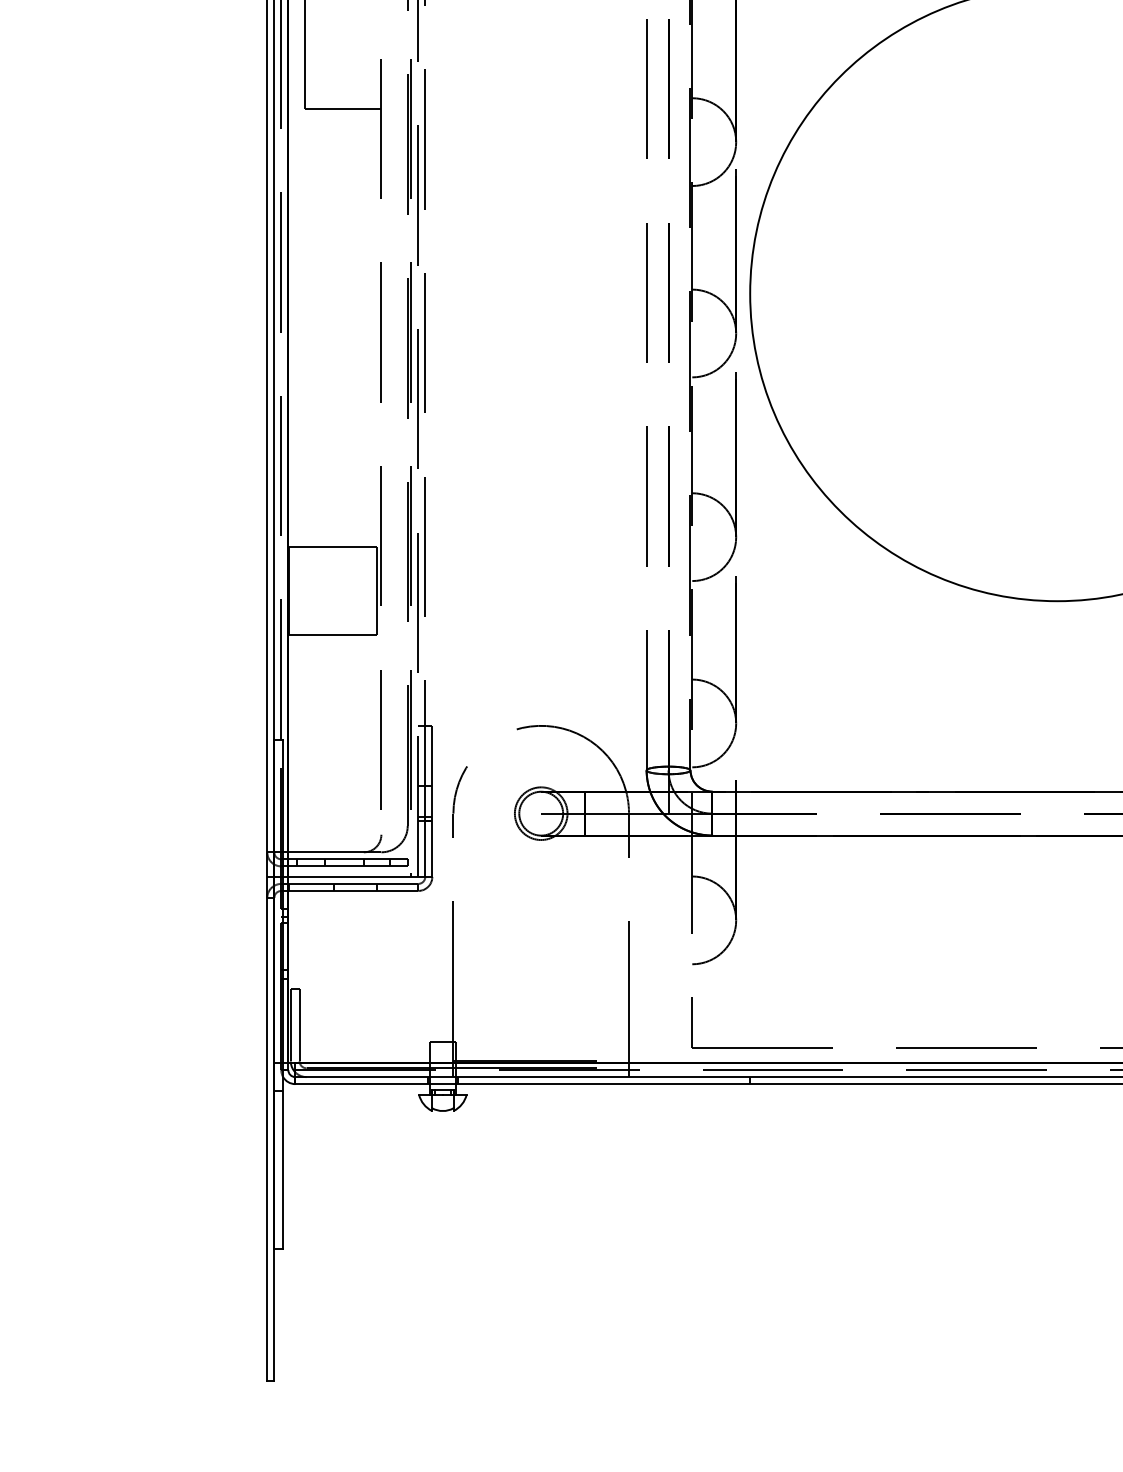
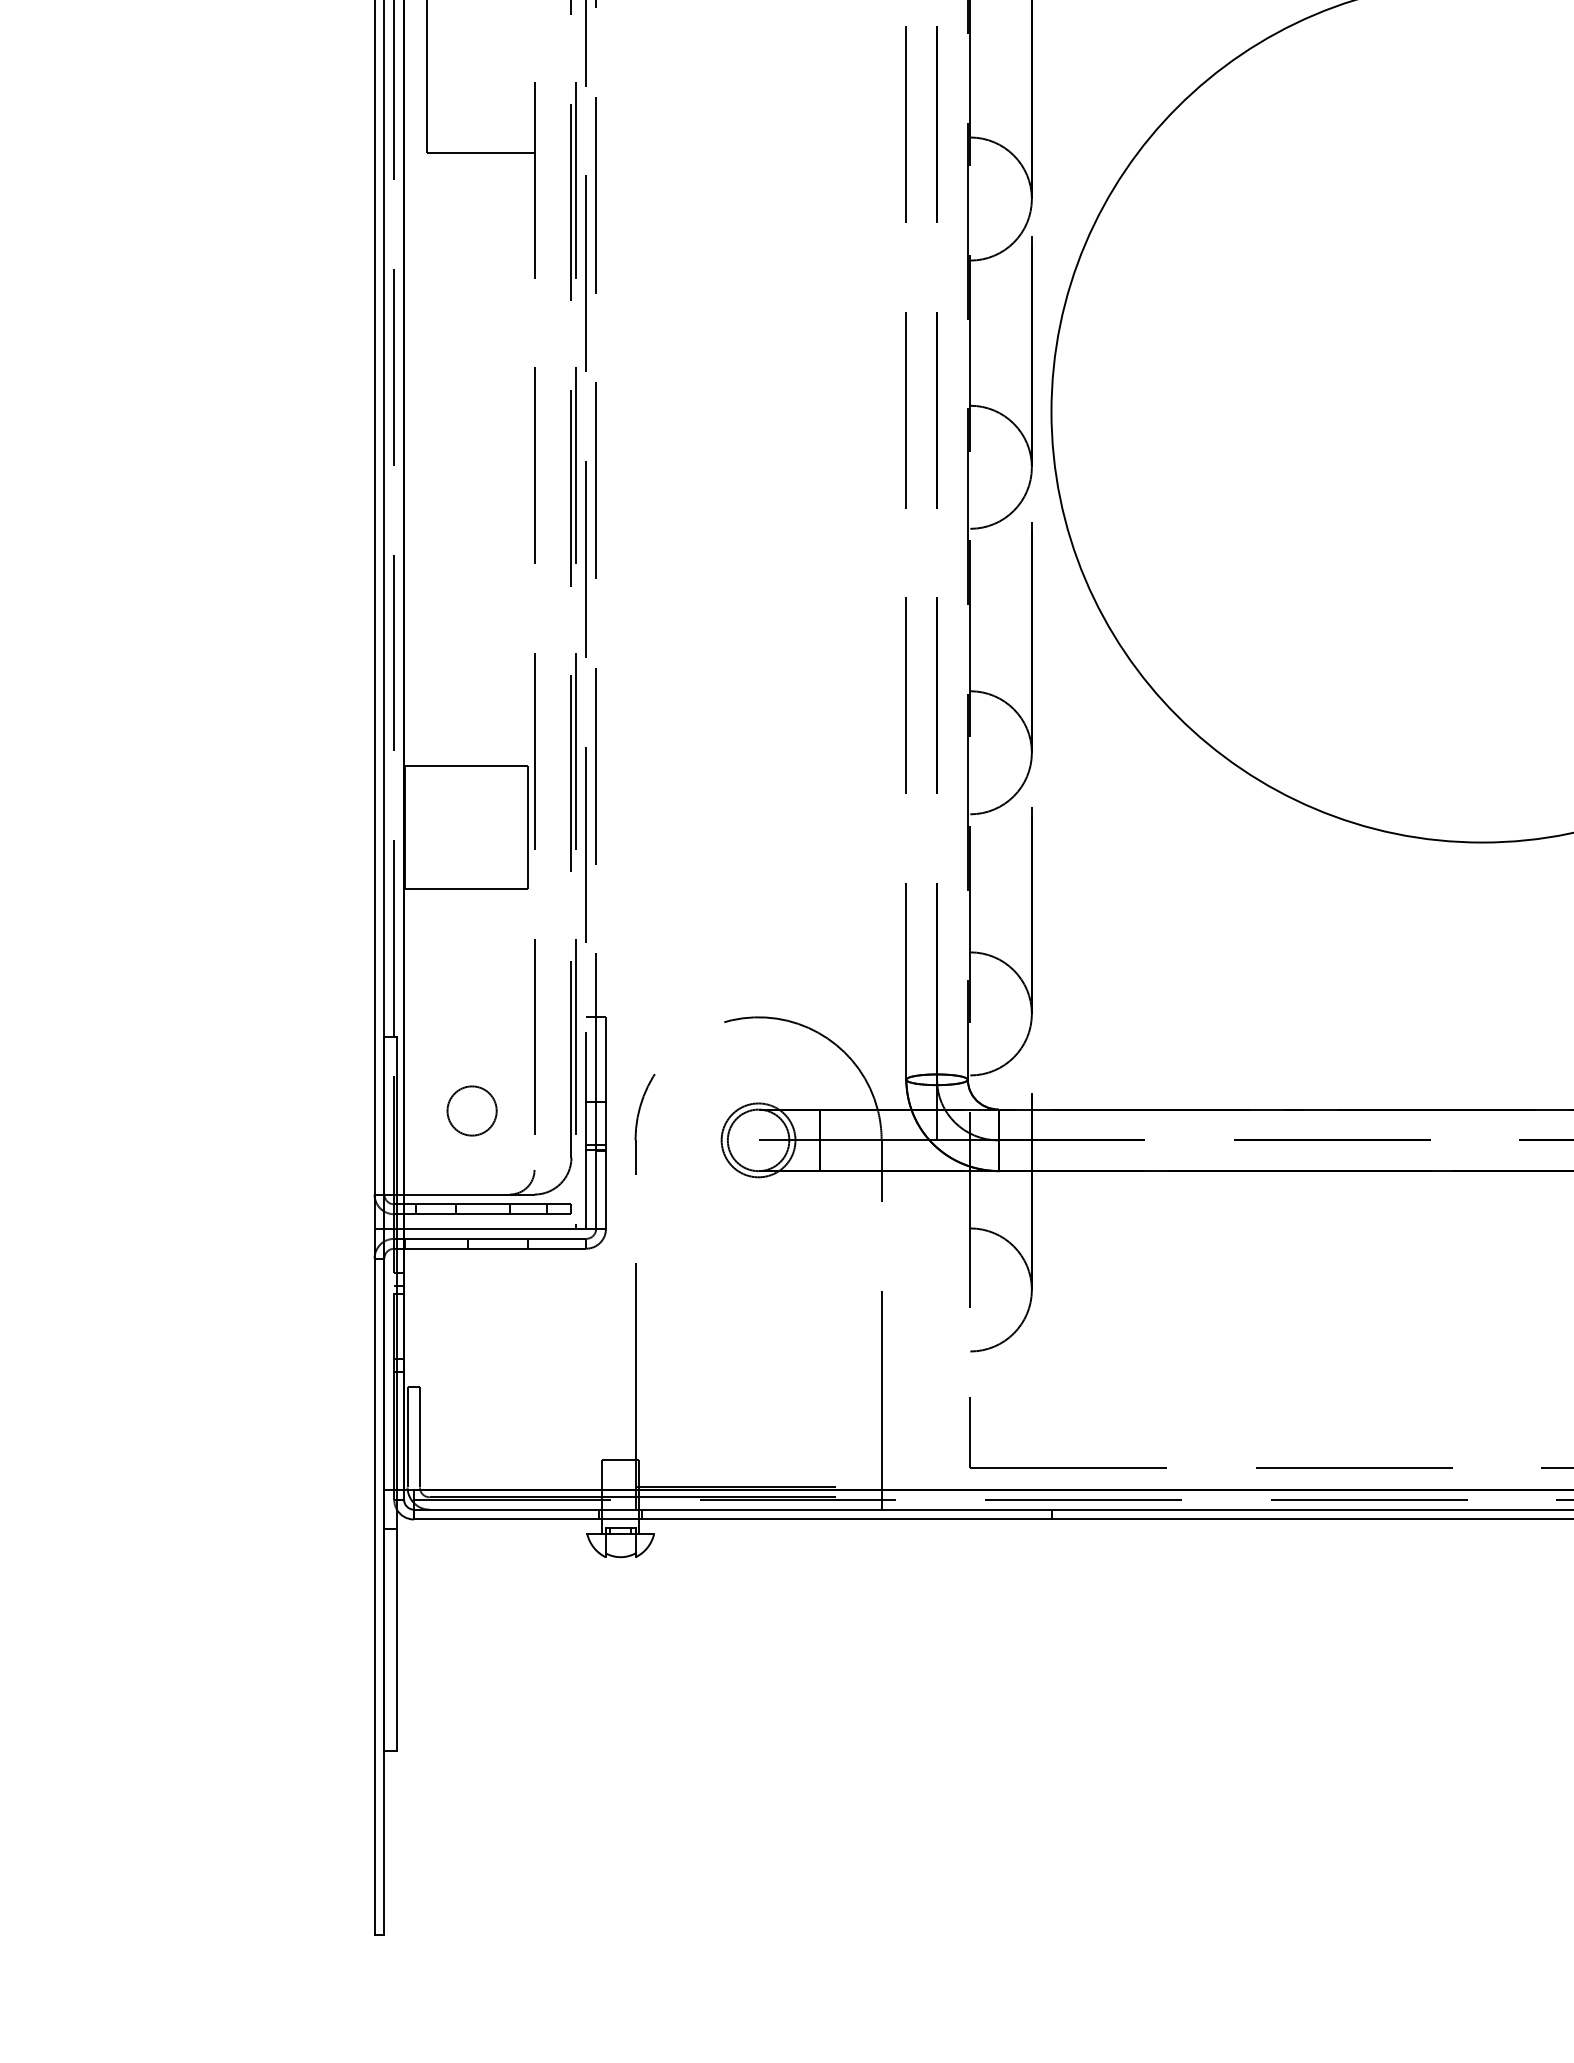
circle: (336, 792) -> (471, 1110), added

